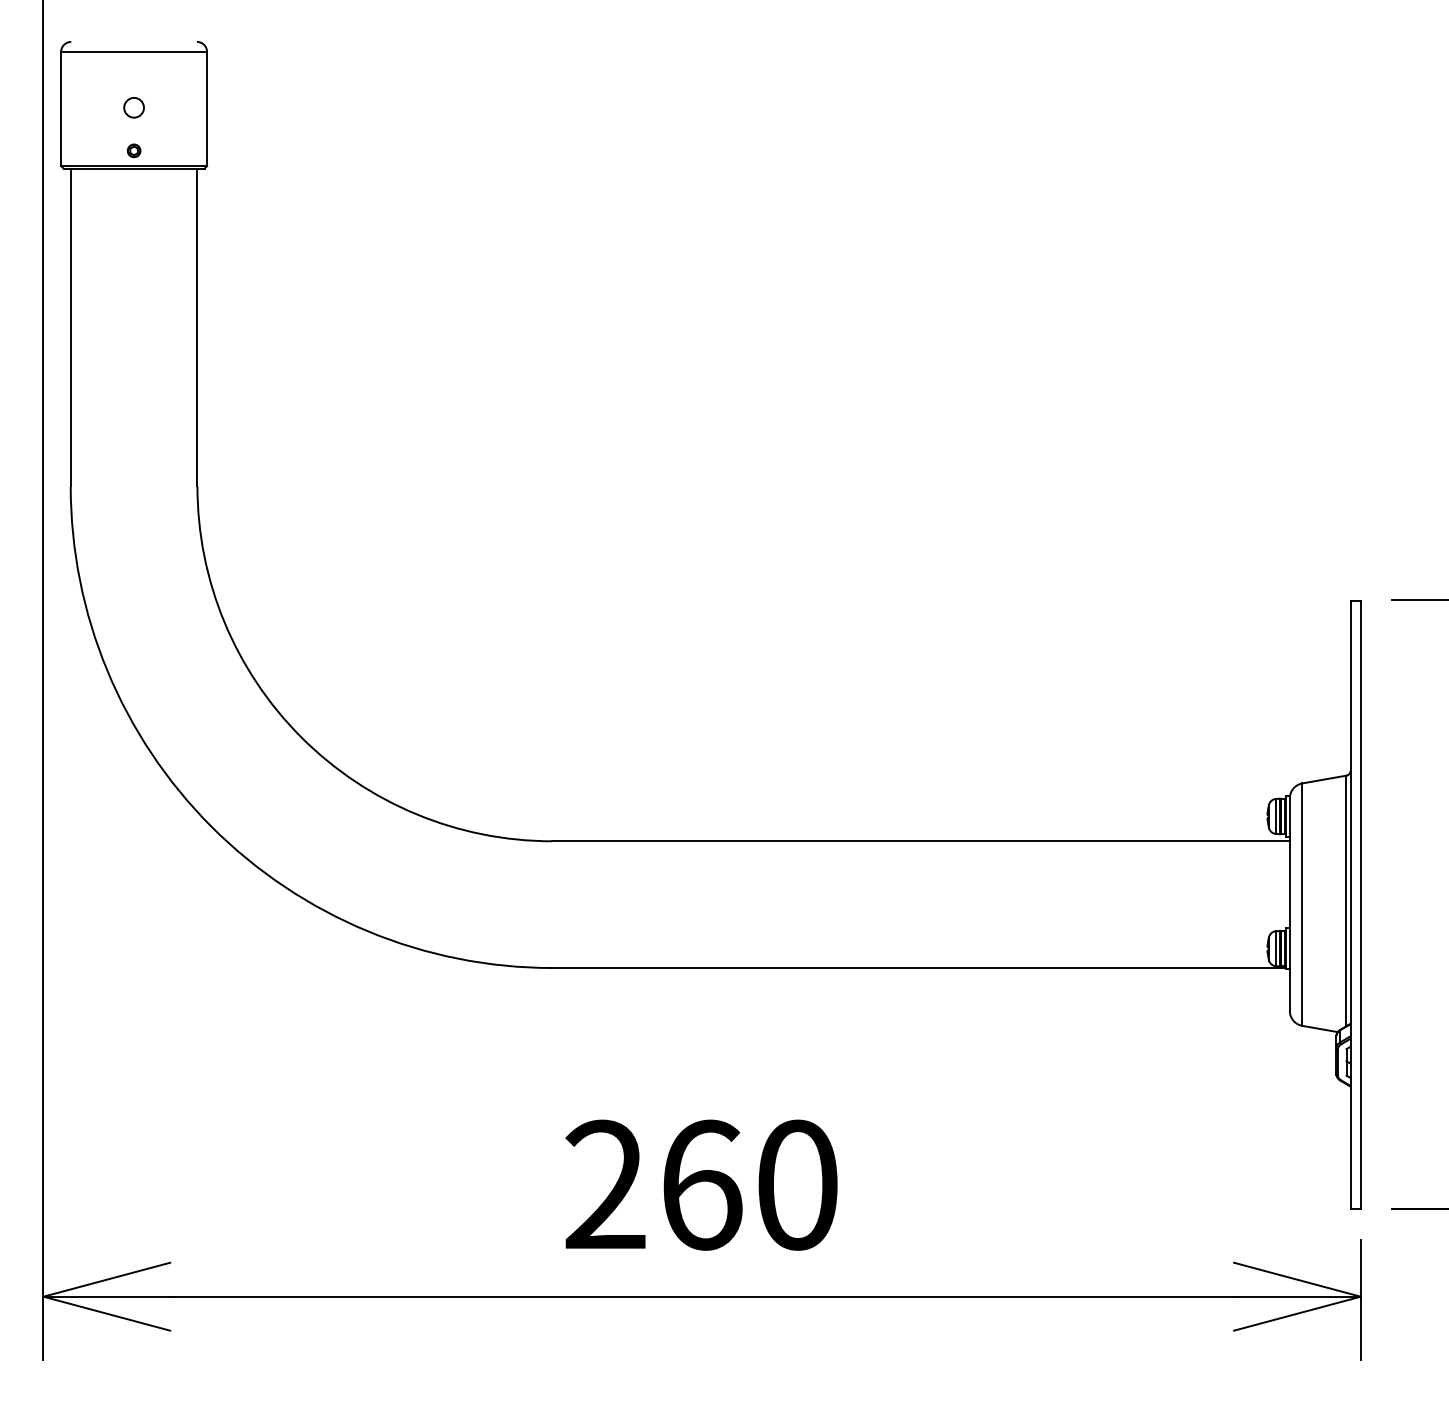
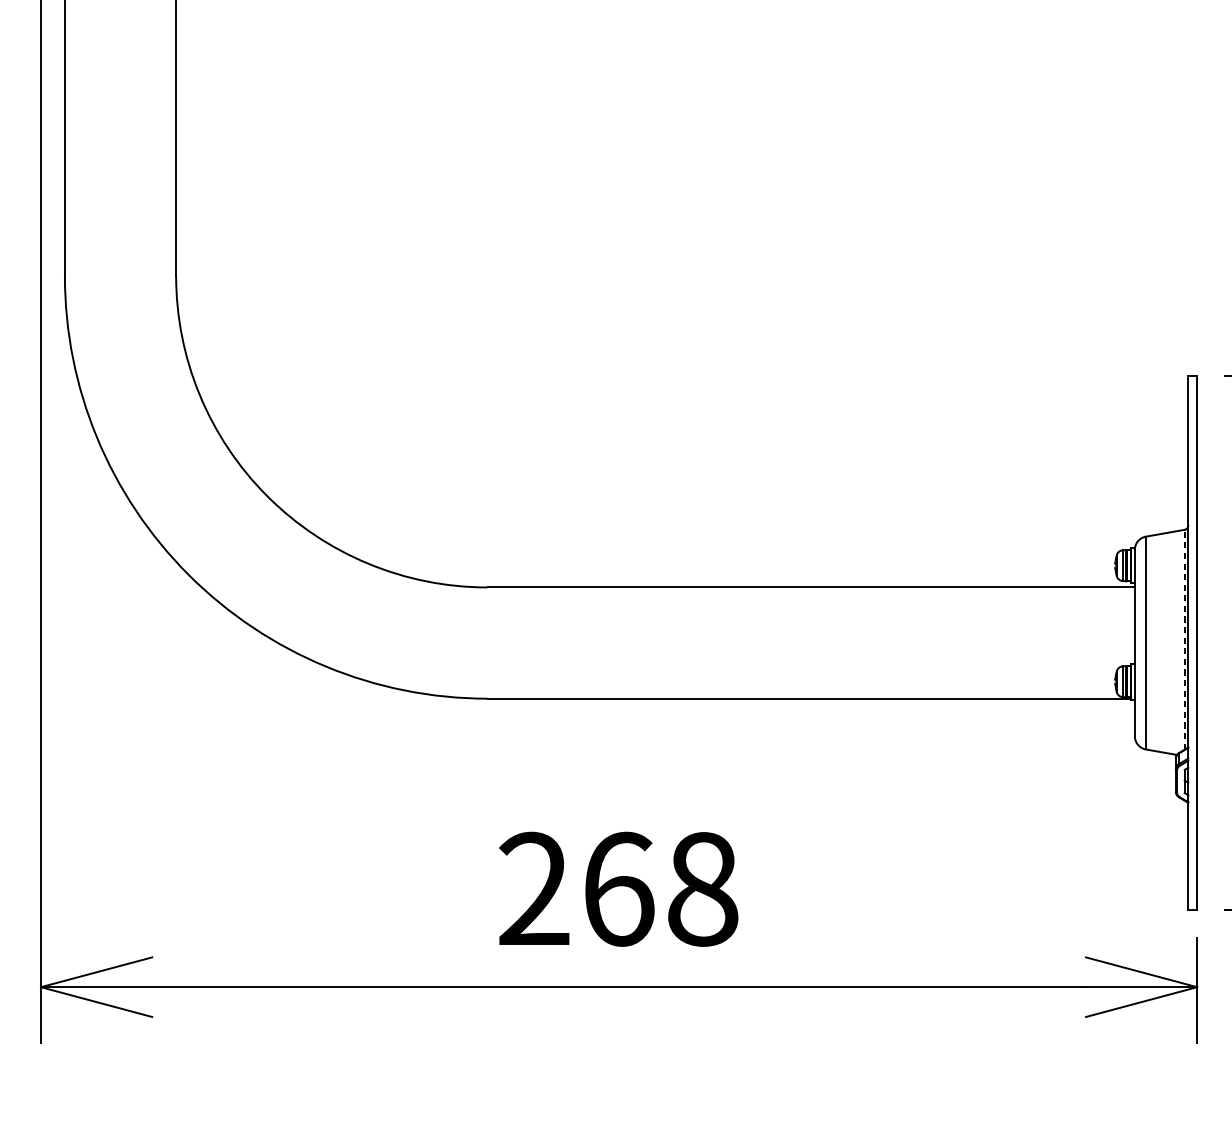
line: (1346, 900) -> (1184, 639), solid -> dashed
text: (797, 1184) -> (702, 888), 260 -> 268

